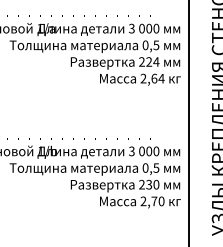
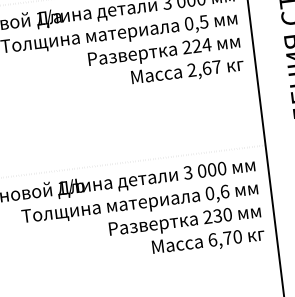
text: (161, 78) -> (216, 66), 2,64 -> 2,67
text: (156, 167) -> (224, 190), 0,5 -> 0,6
text: (143, 201) -> (212, 240), 2,70 -> 6,70

